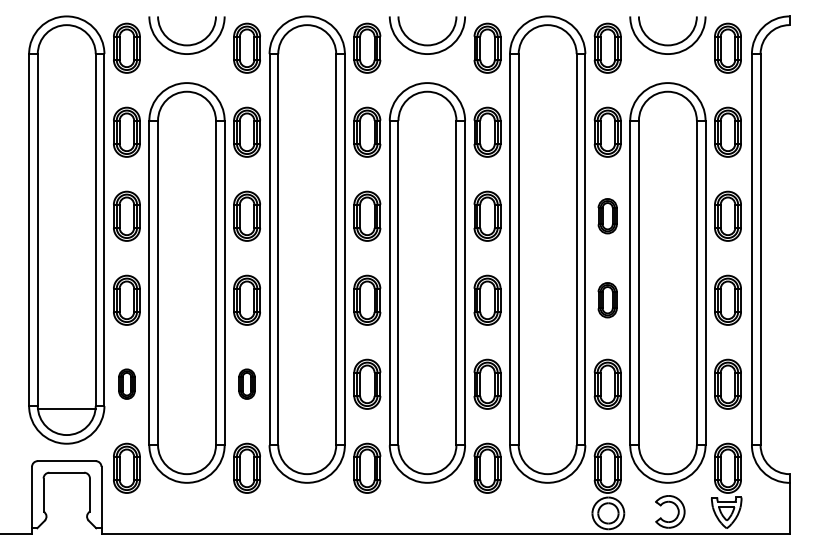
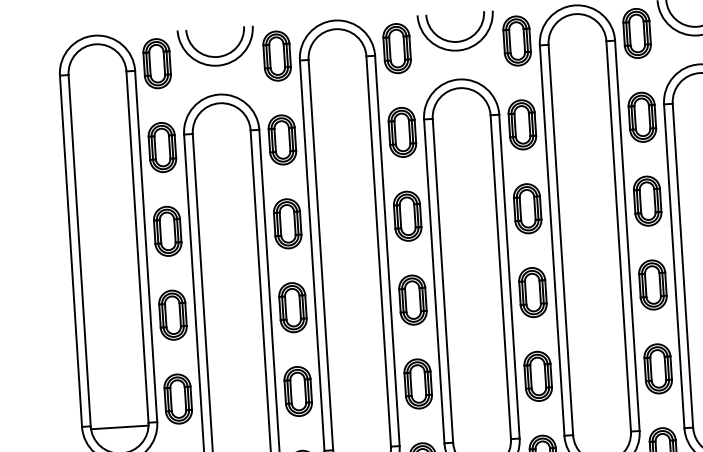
part: (607, 215) -> (647, 200), size x1.43
part: (607, 299) -> (652, 284), size x1.43
part: (126, 383) -> (177, 398), size x1.67
part: (246, 383) -> (297, 390), size x1.67

